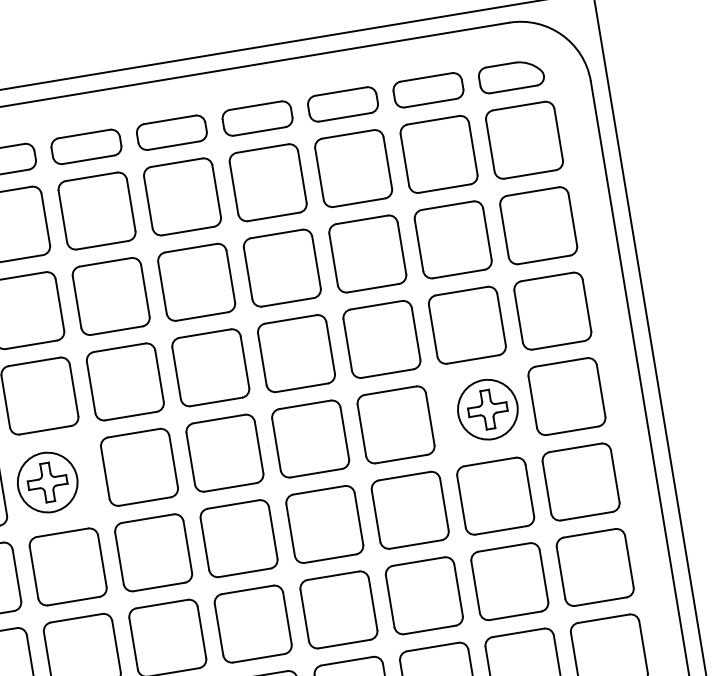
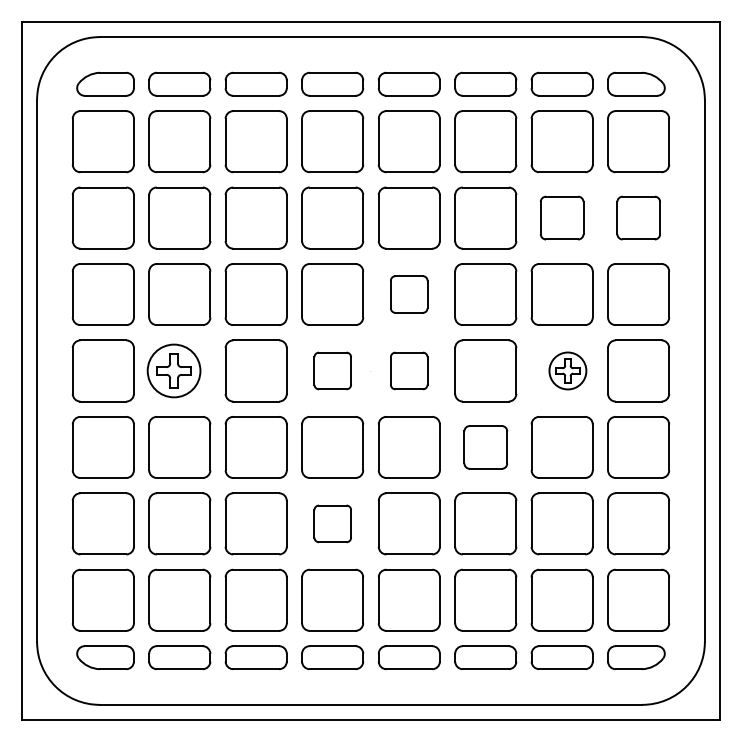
part: (538, 225) -> (638, 217), size x0.7
part: (452, 239) -> (561, 217), size x0.7
part: (295, 353) -> (408, 294), size x0.6
part: (487, 409) -> (567, 370), size x0.7
part: (309, 438) -> (408, 370), size x0.6
part: (224, 452) -> (332, 370), size x0.6
part: (409, 510) -> (485, 447), size x0.7
part: (252, 623) -> (332, 523), size x0.6

